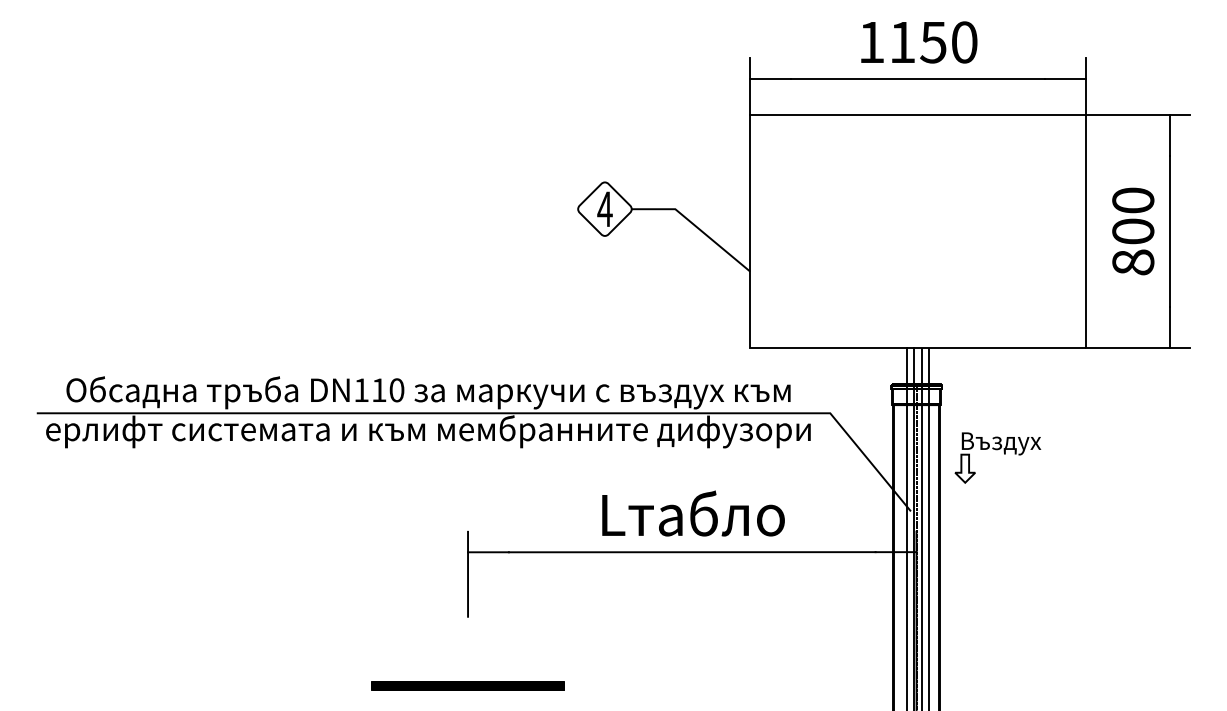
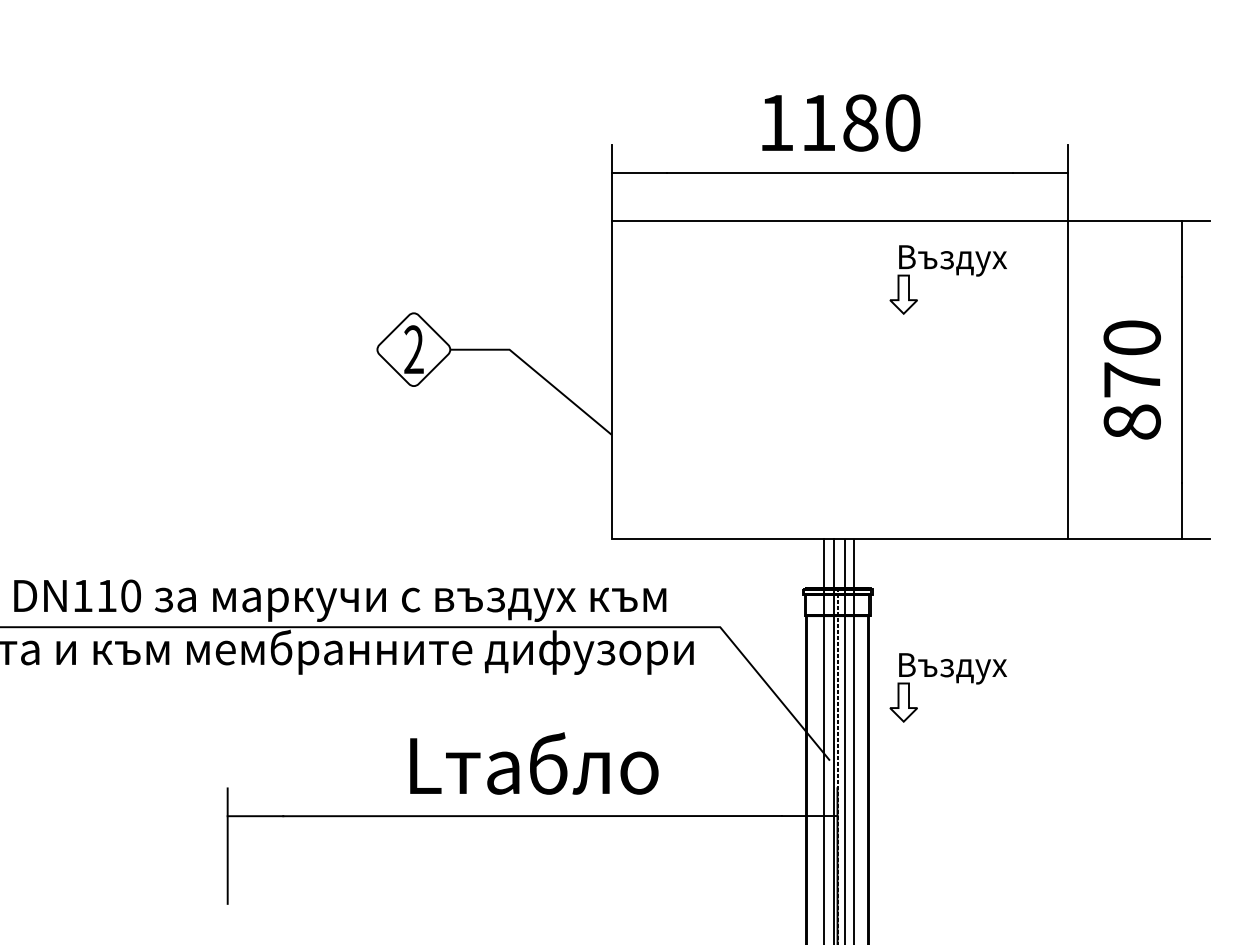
text: (933, 42) -> (860, 123), 1150 -> 1180
part: (997, 150) -> (947, 269), added
text: (604, 208) -> (413, 348), 4 -> 2
text: (1133, 231) -> (1132, 380), 800 -> 870

